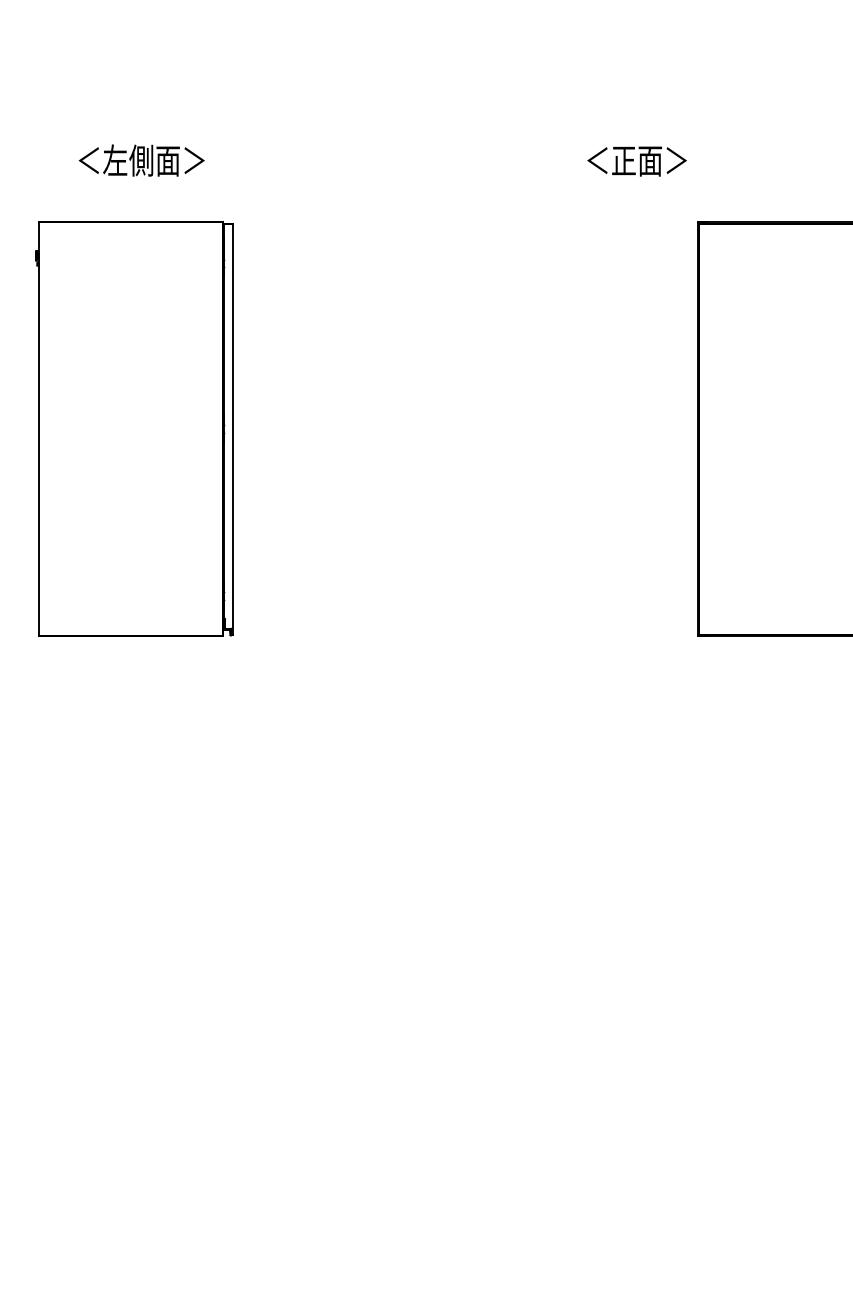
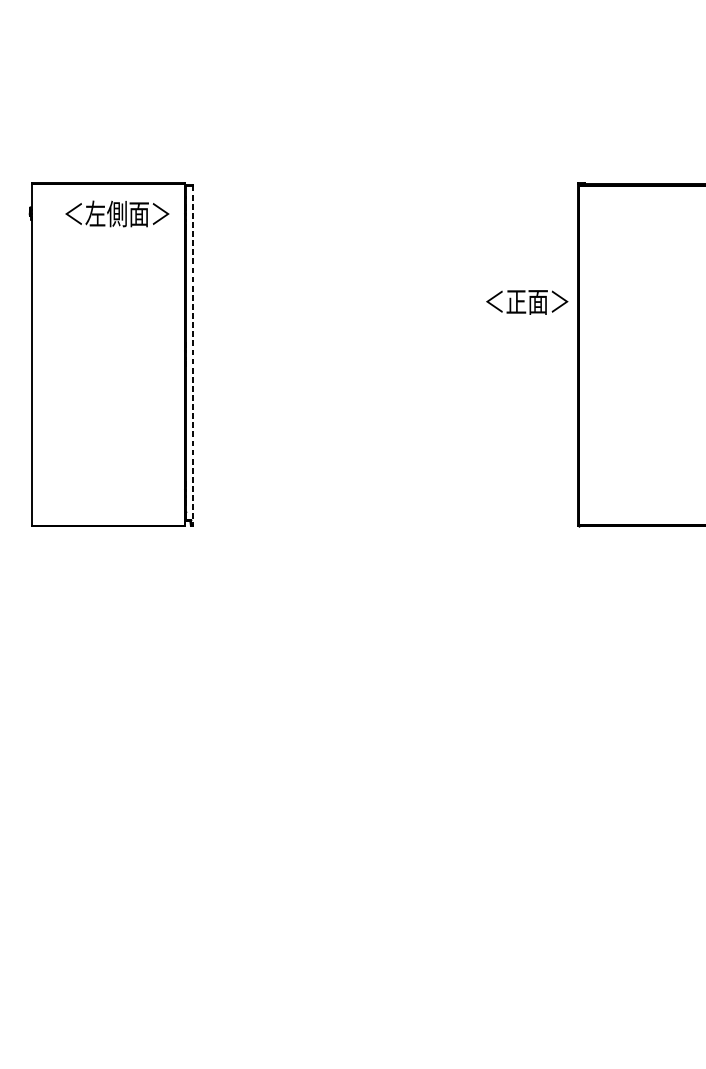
text: (141, 160) -> (117, 213), moved
text: (636, 161) -> (526, 302), moved
line: (233, 430) -> (193, 356), solid -> dashed

